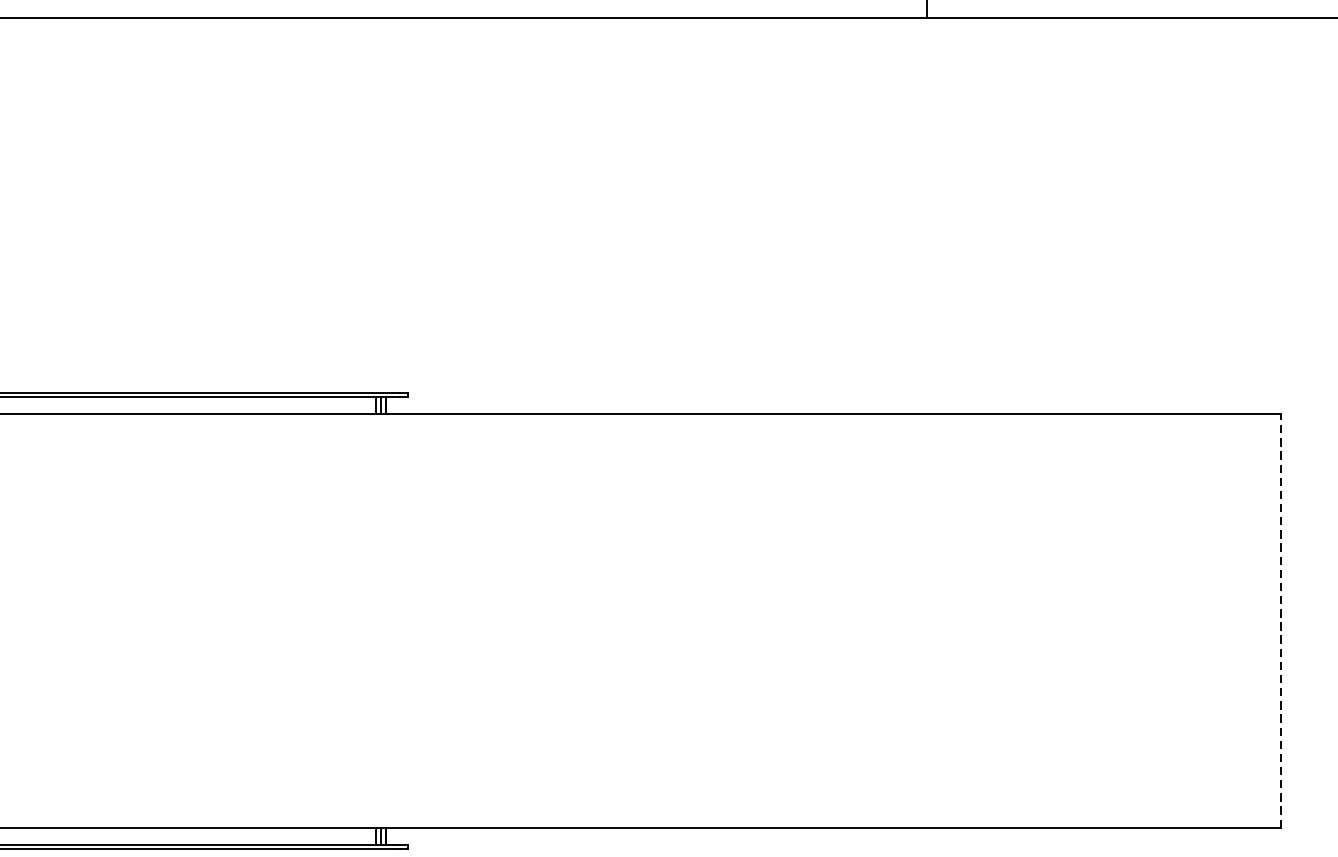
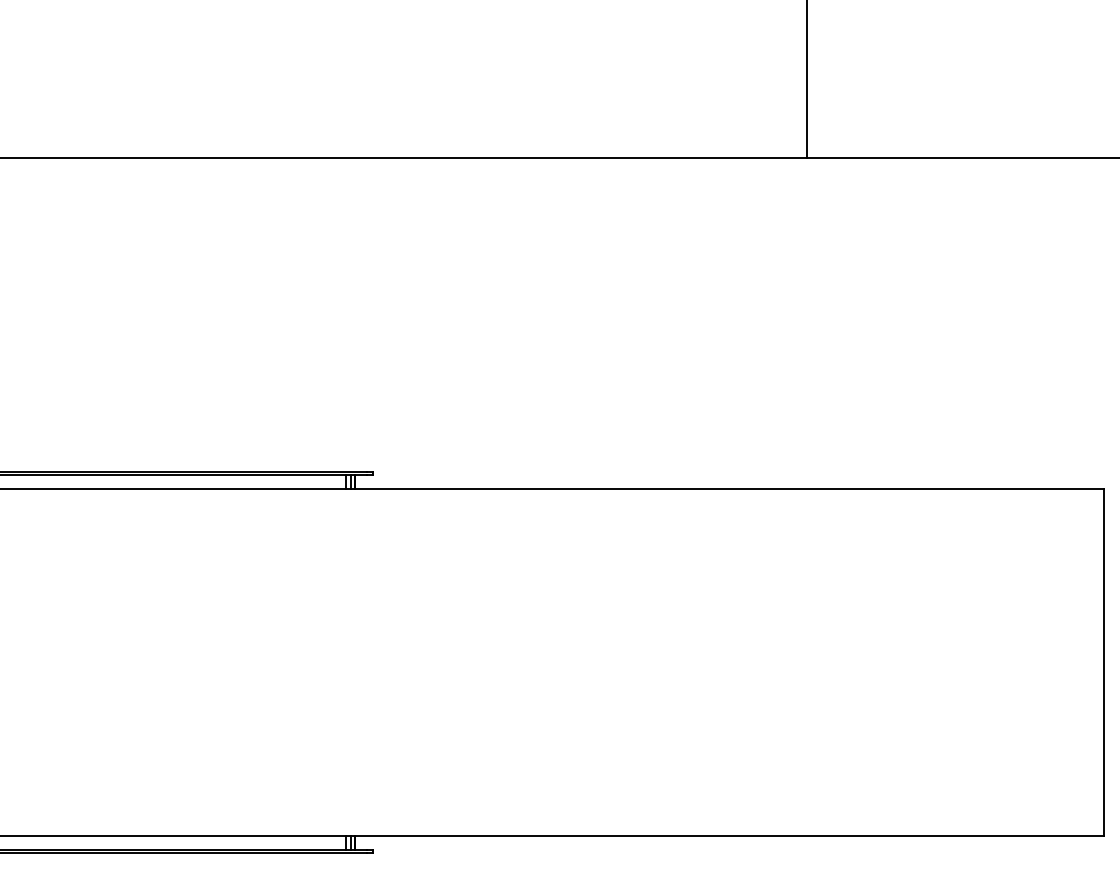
line: (1281, 620) -> (1103, 662), dashed -> solid

